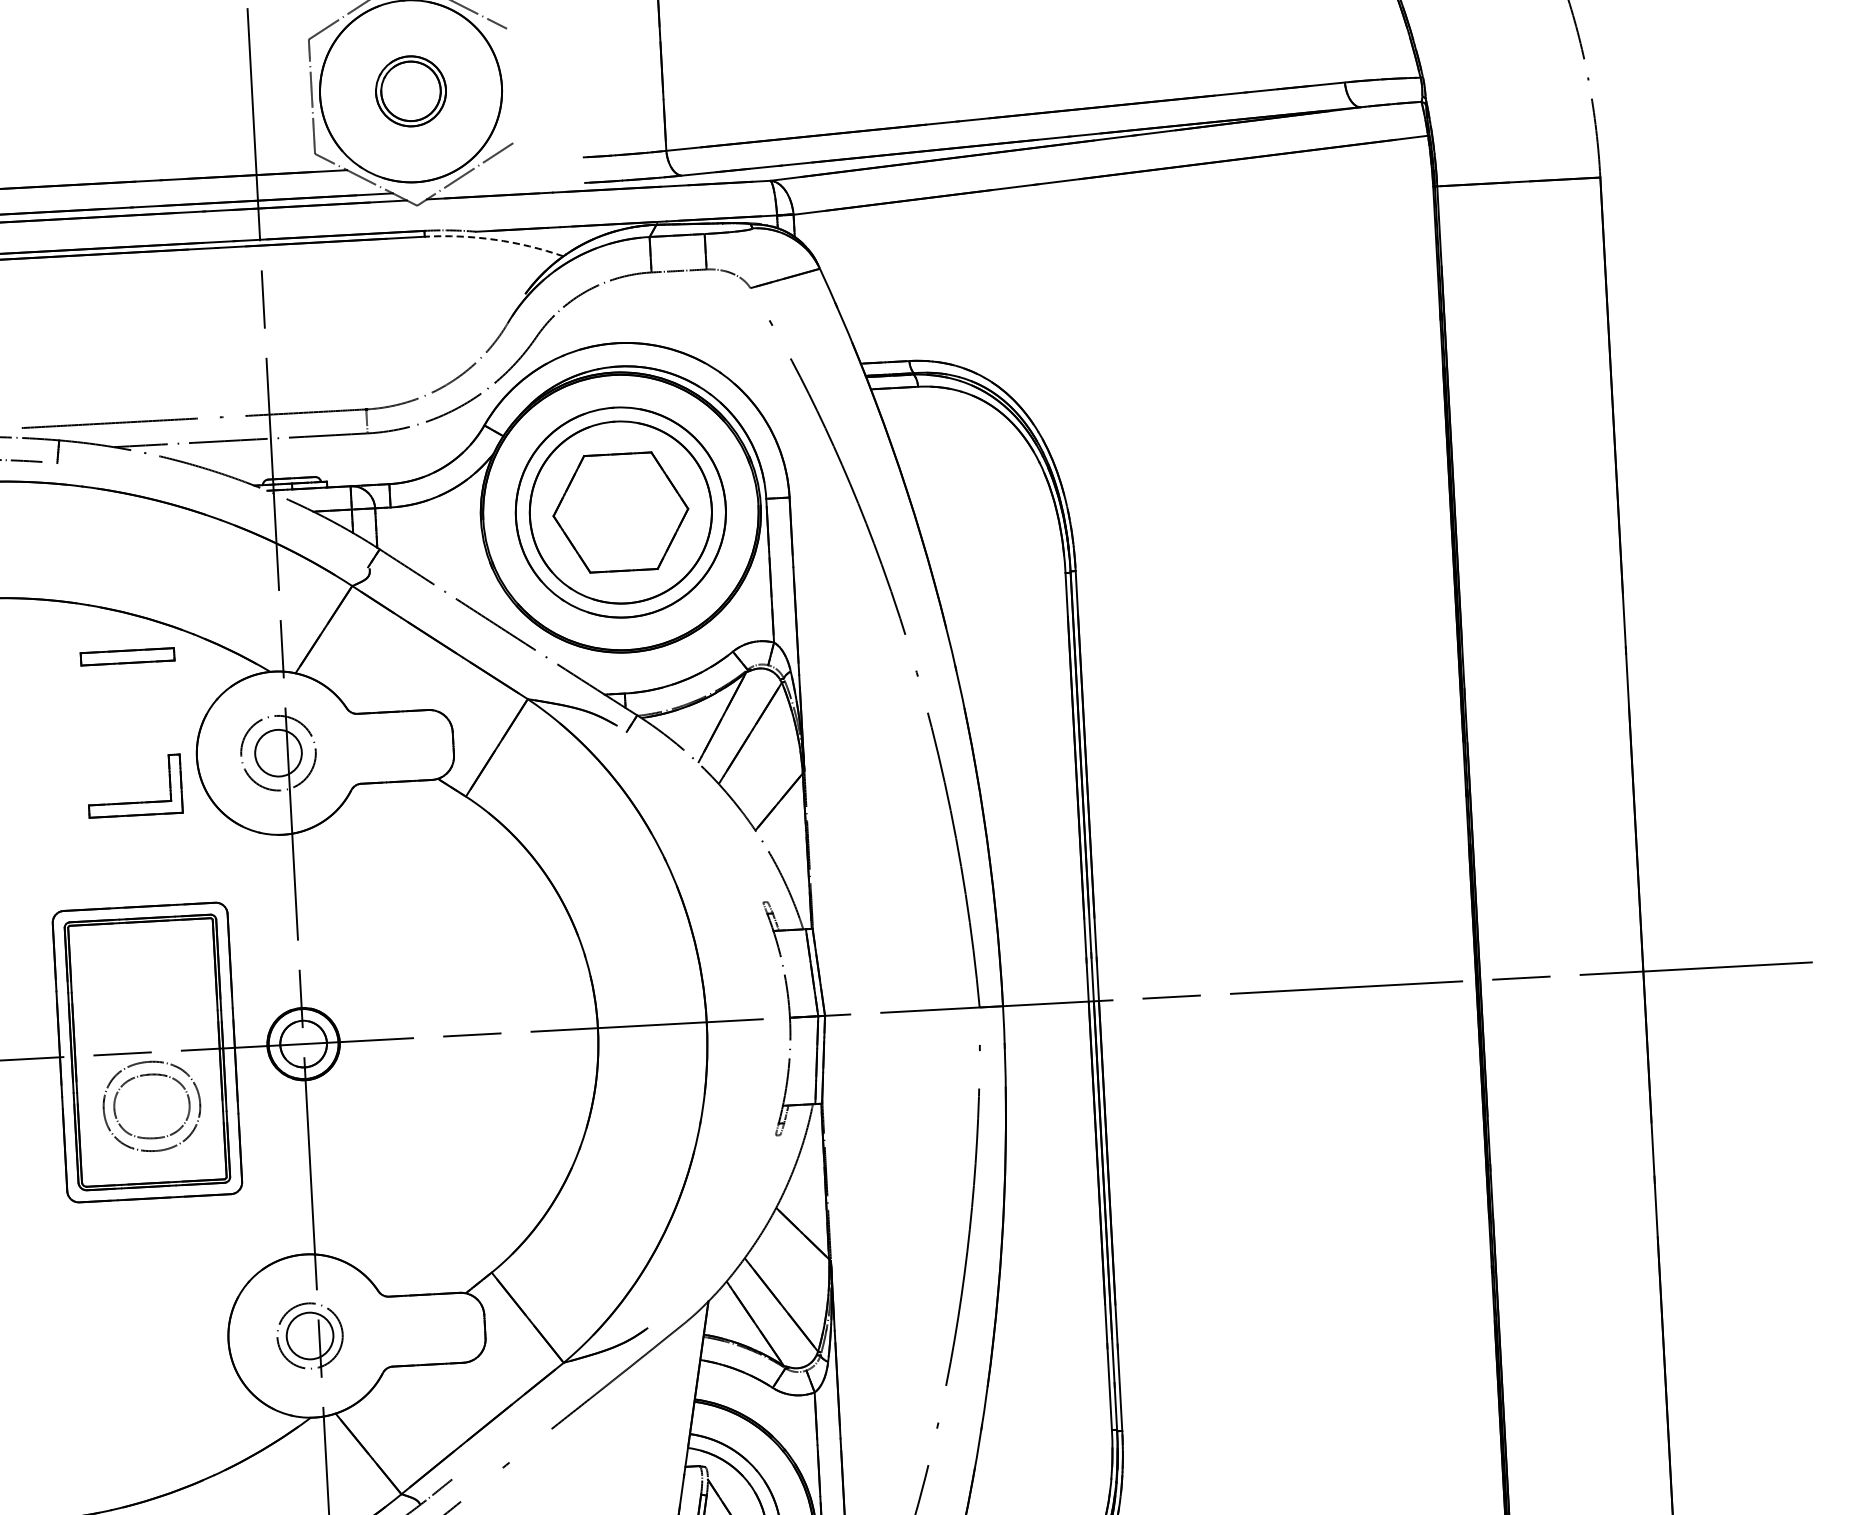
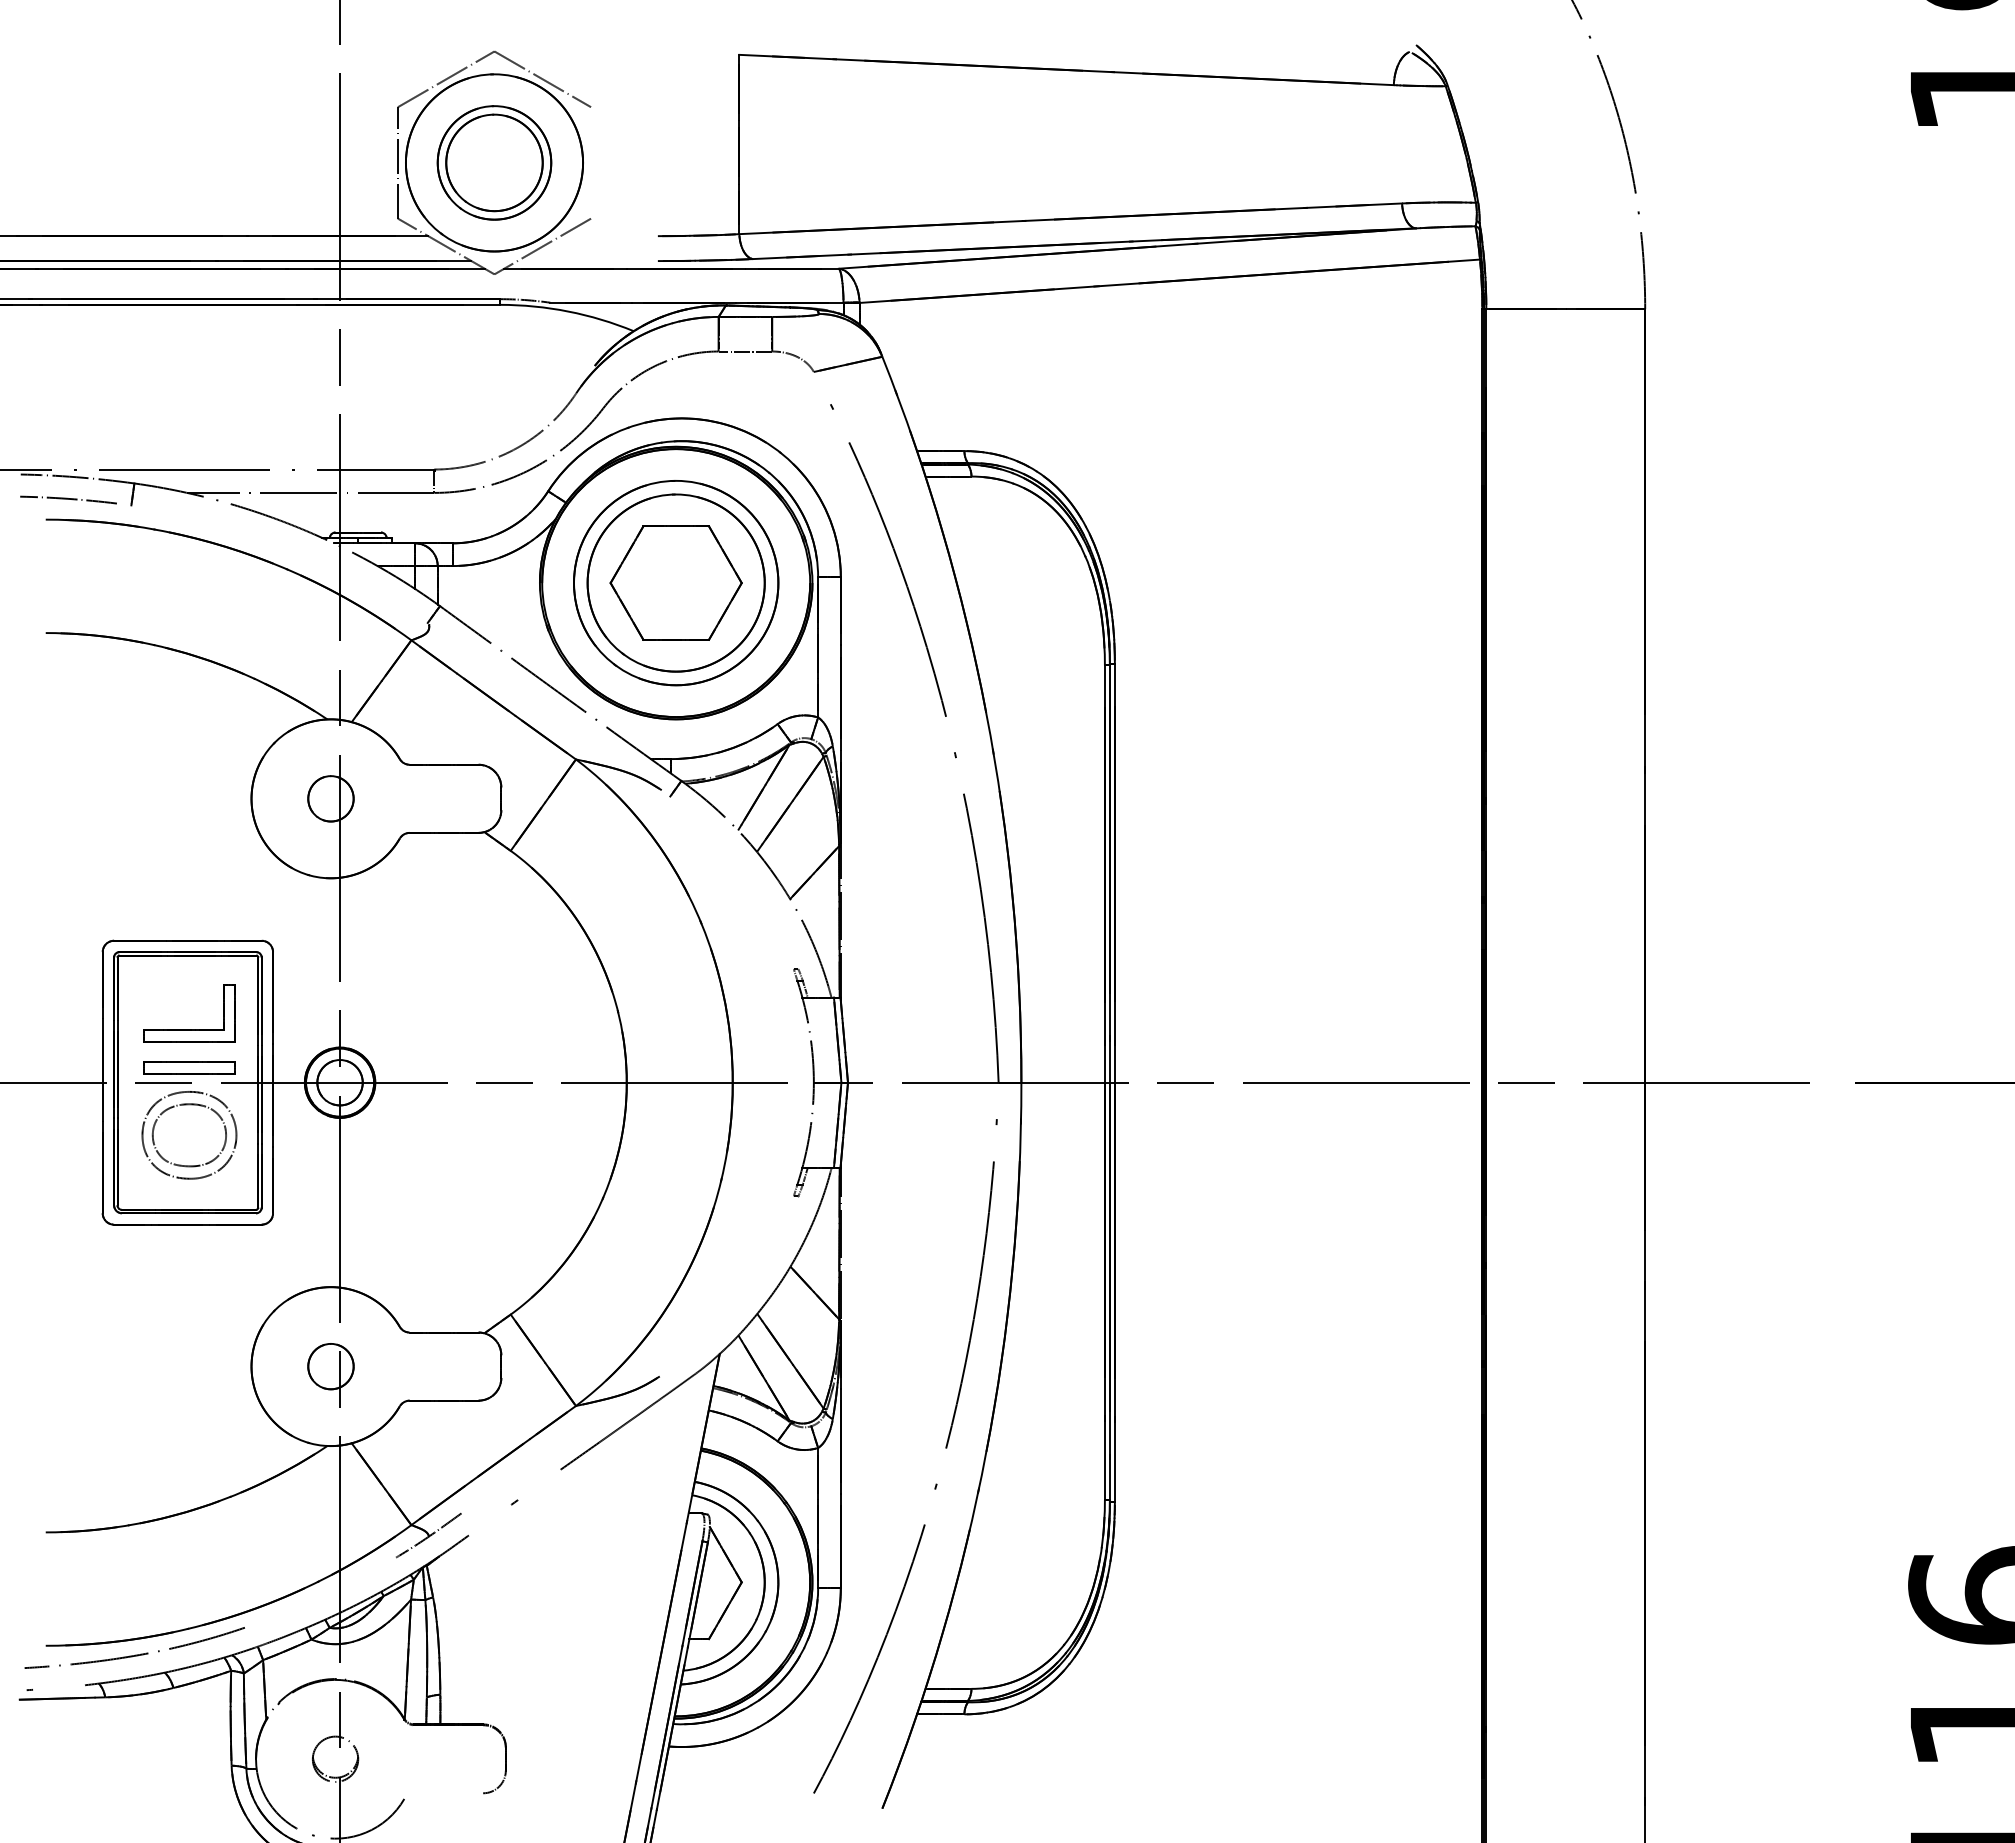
part: (411, 90) -> (494, 162), size x1.67
arc: (495, 239) -> (568, 311), dashed -> solid
part: (127, 656) -> (189, 1067), moved
circle: (278, 752) -> (330, 798), size x0.62
part: (135, 802) -> (189, 1029), moved
circle: (309, 1335) -> (330, 1366), size x0.71

